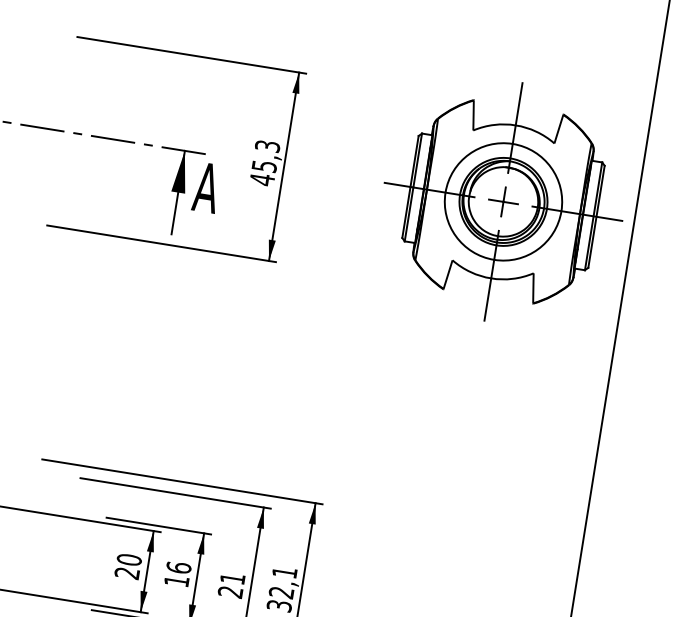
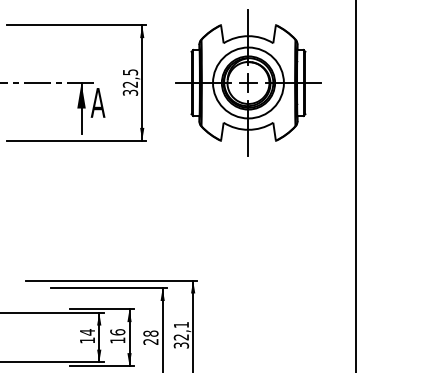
text: (265, 162) -> (130, 82), 45,3 -> 32,5
part: (503, 201) -> (248, 82), moved
text: (128, 566) -> (87, 336), 20 -> 14
text: (232, 578) -> (150, 333), 21 -> 28

